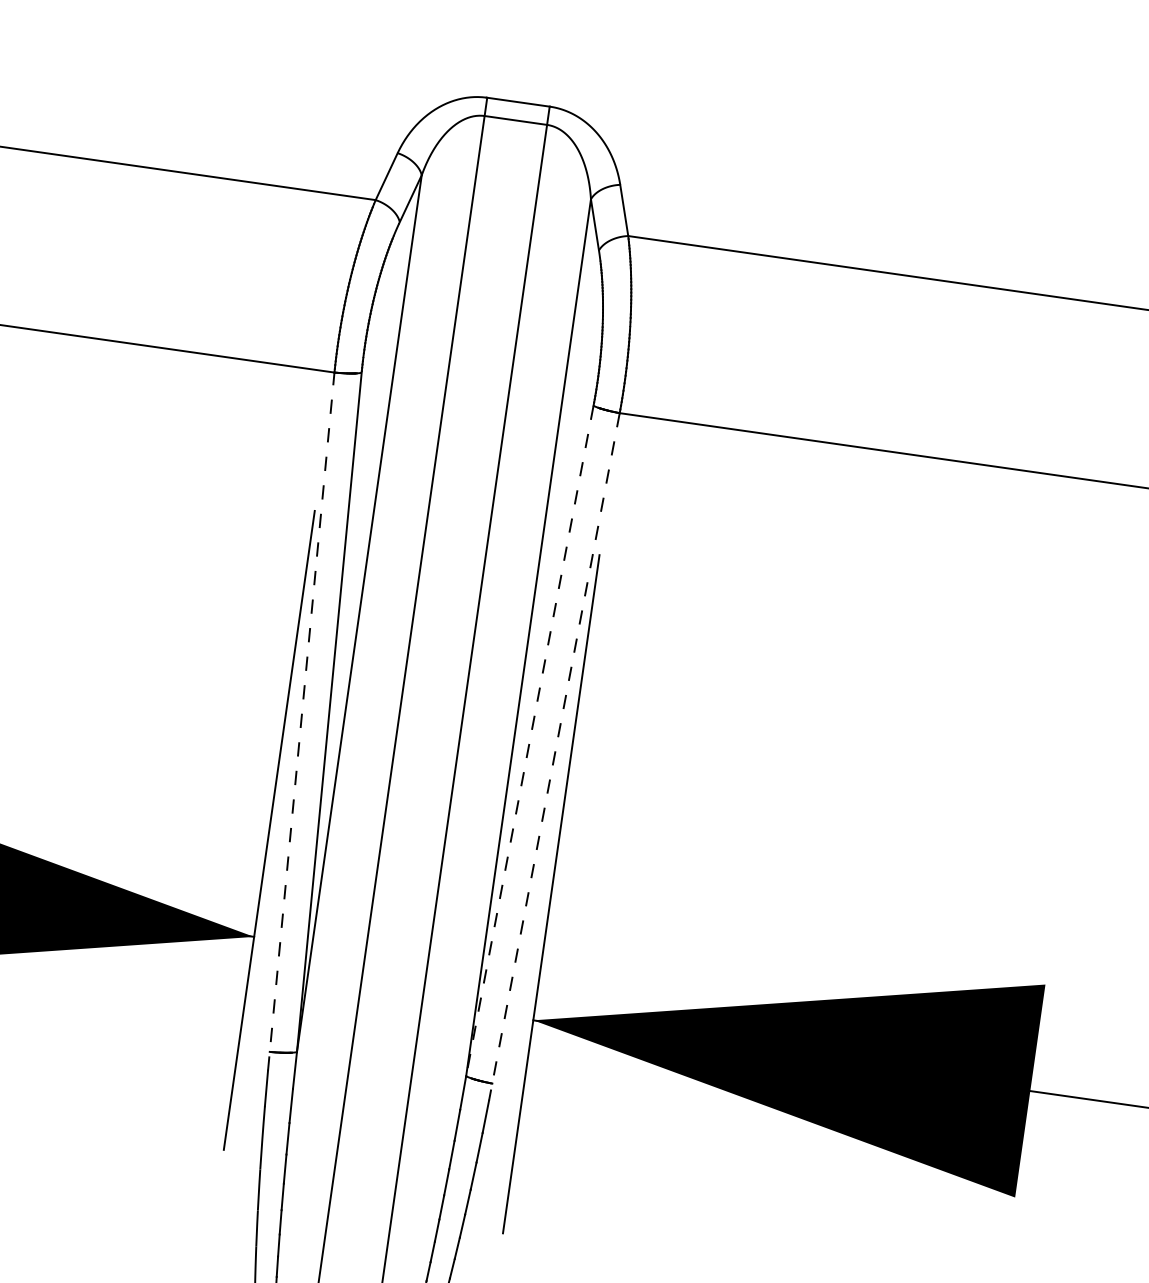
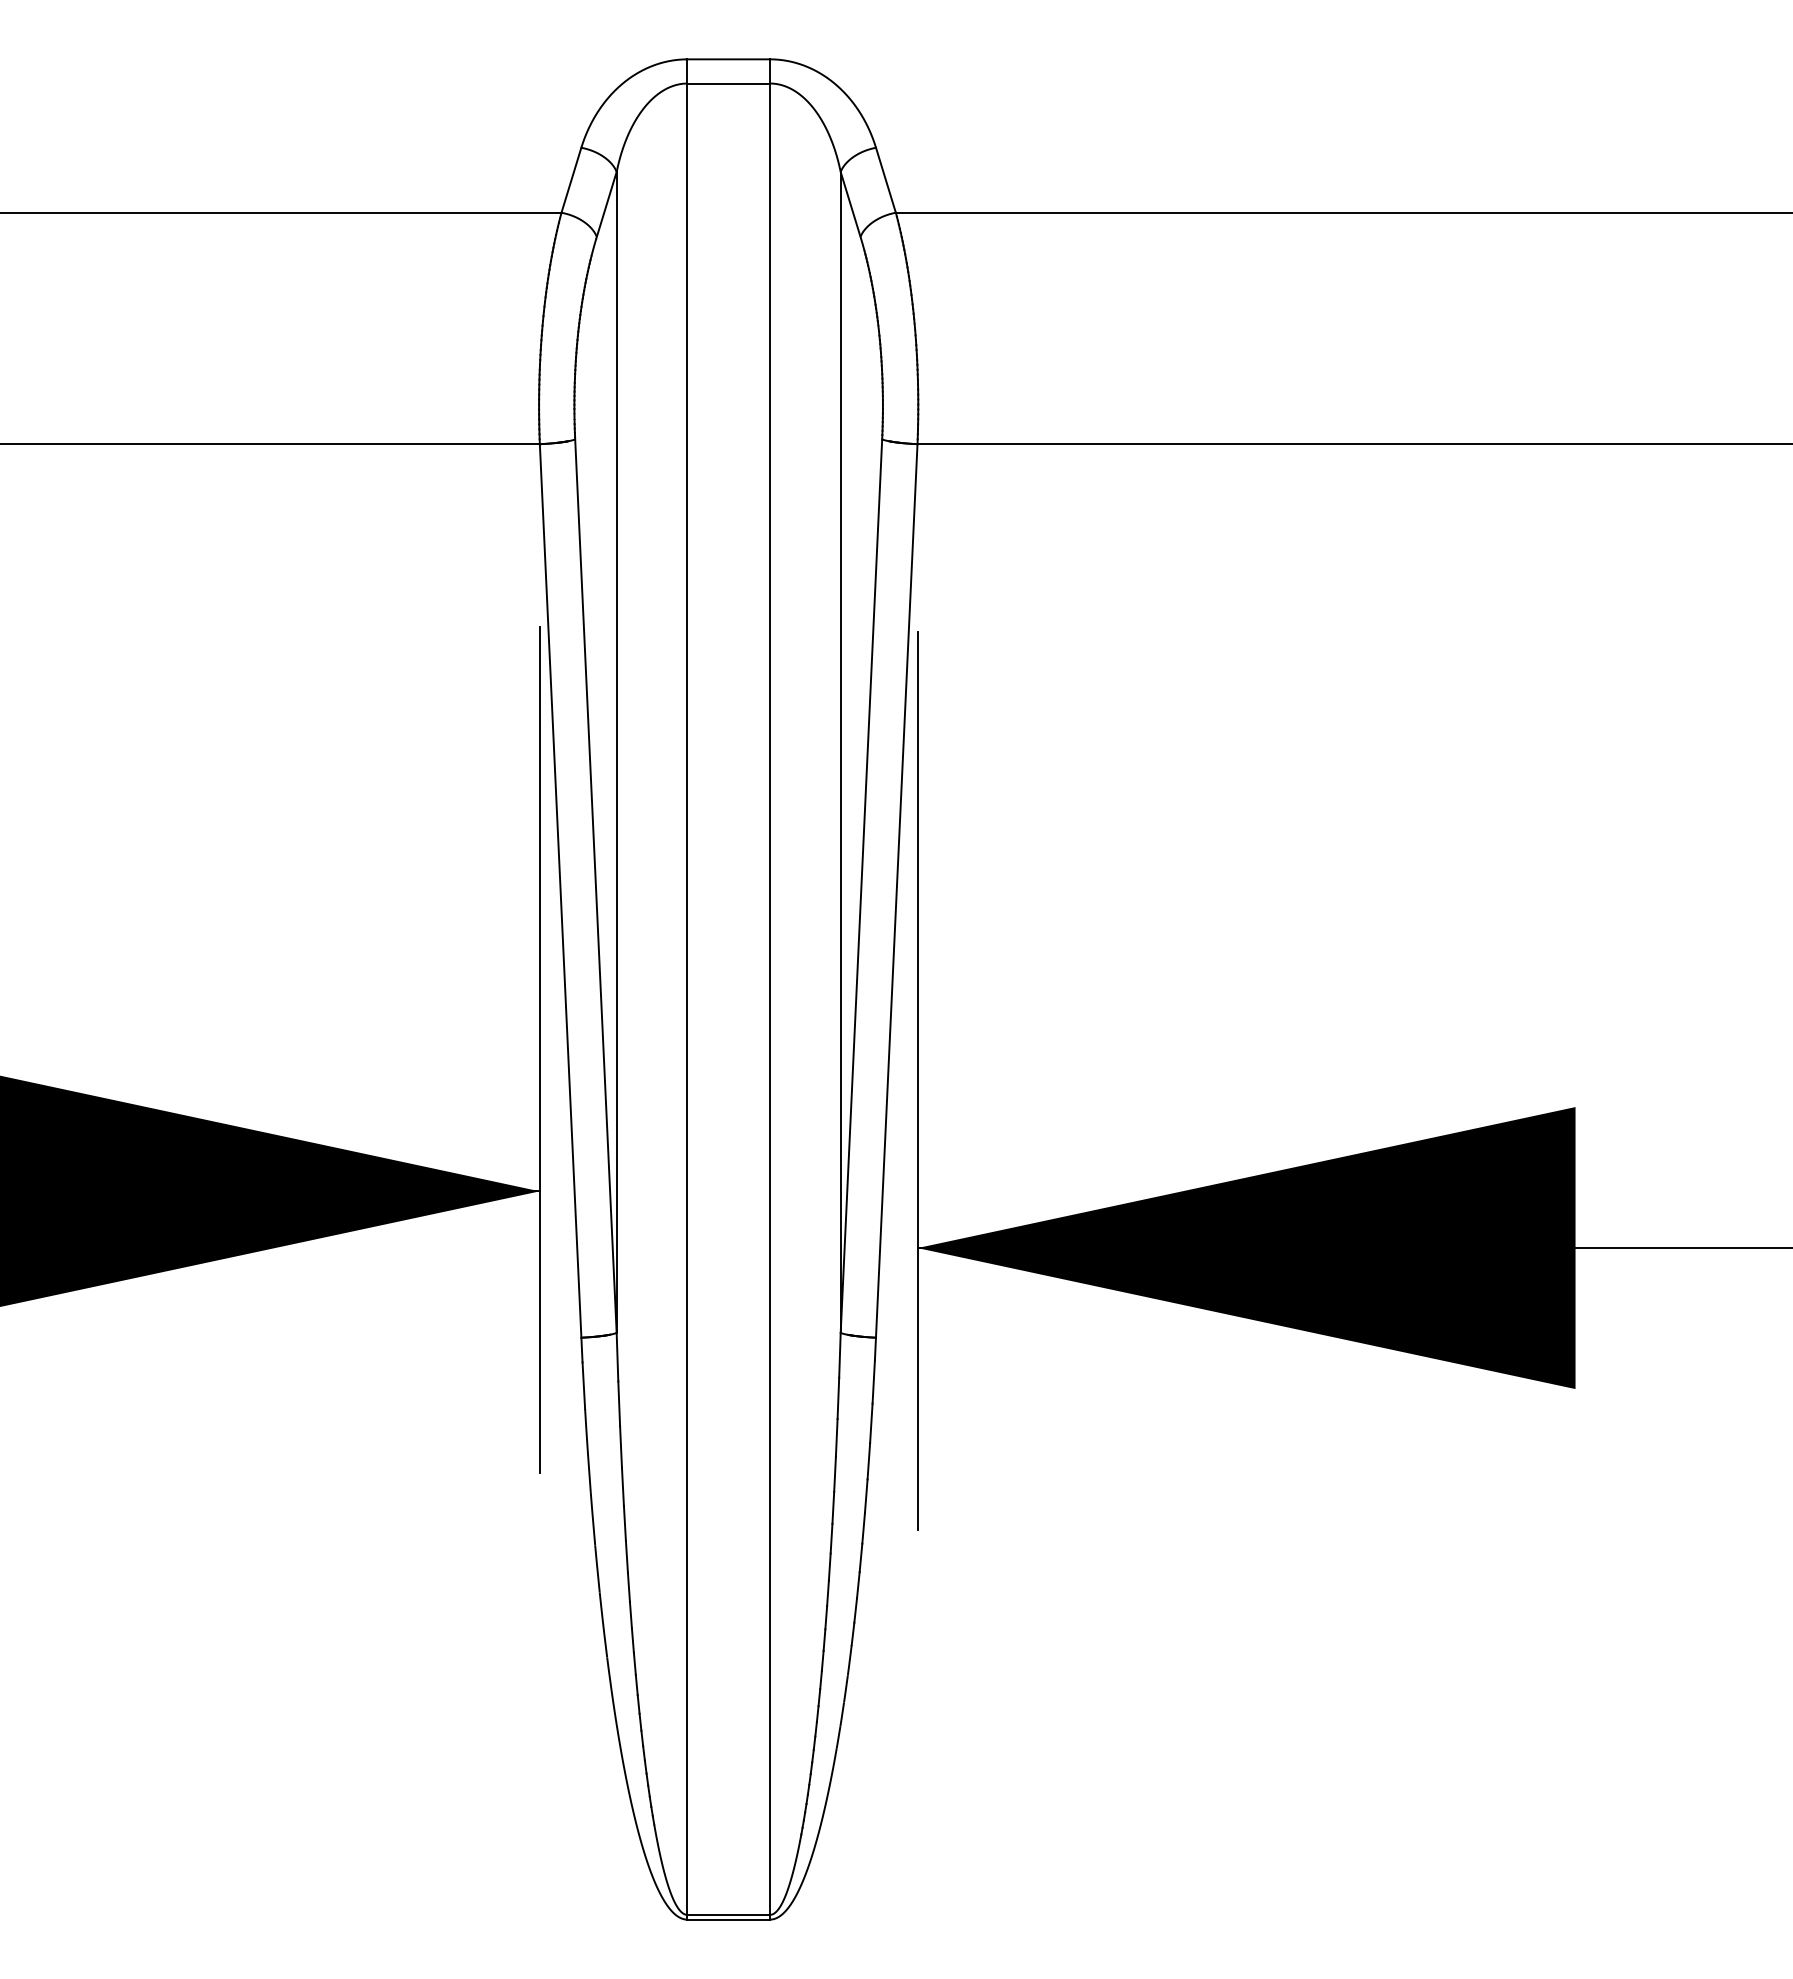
line: (301, 721) -> (561, 903), dashed -> solid
line: (529, 741) -> (861, 886), dashed -> solid
line: (554, 757) -> (896, 902), dashed -> solid

